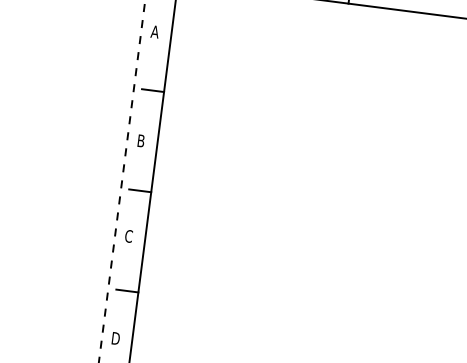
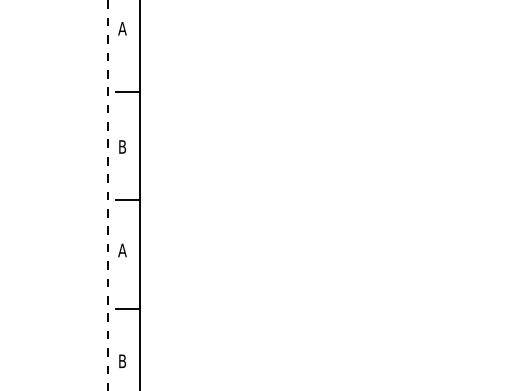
text: (128, 236) -> (122, 250), C -> A
text: (115, 337) -> (122, 360), D -> B

